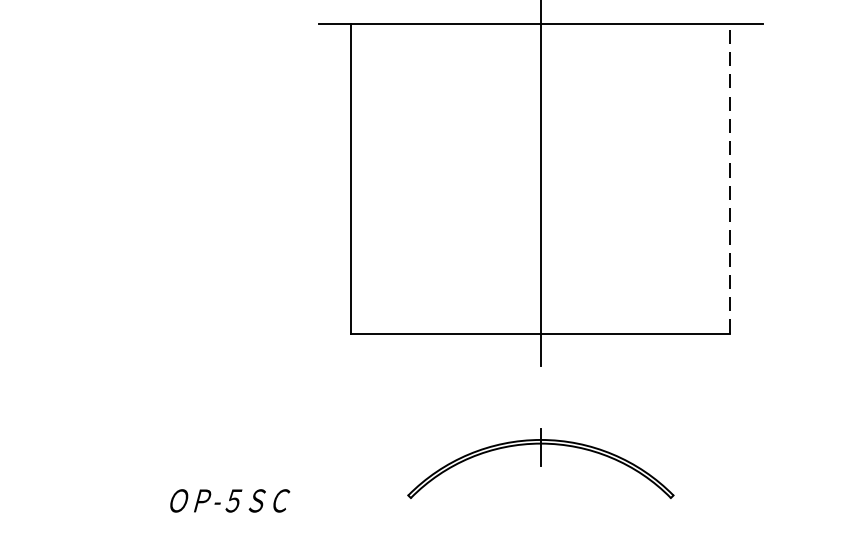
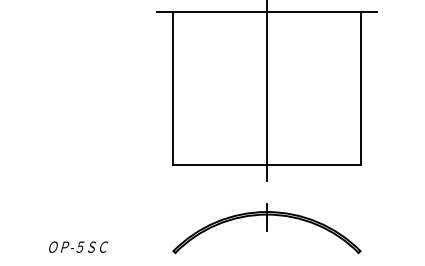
line: (730, 177) -> (360, 87), dashed -> solid
part: (539, 463) -> (266, 228), size x1.43
text: (229, 499) -> (78, 246), moved

